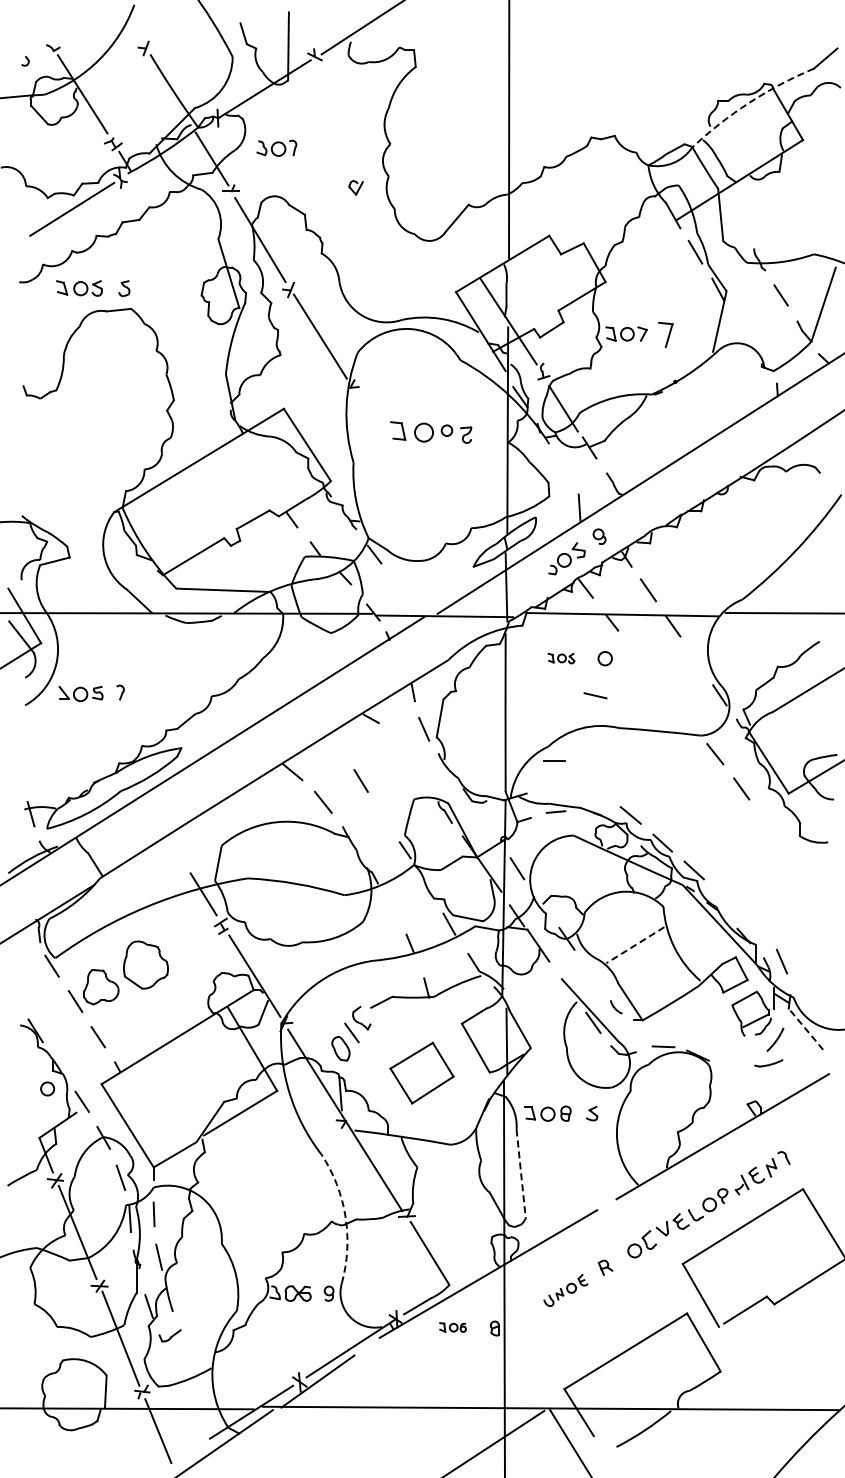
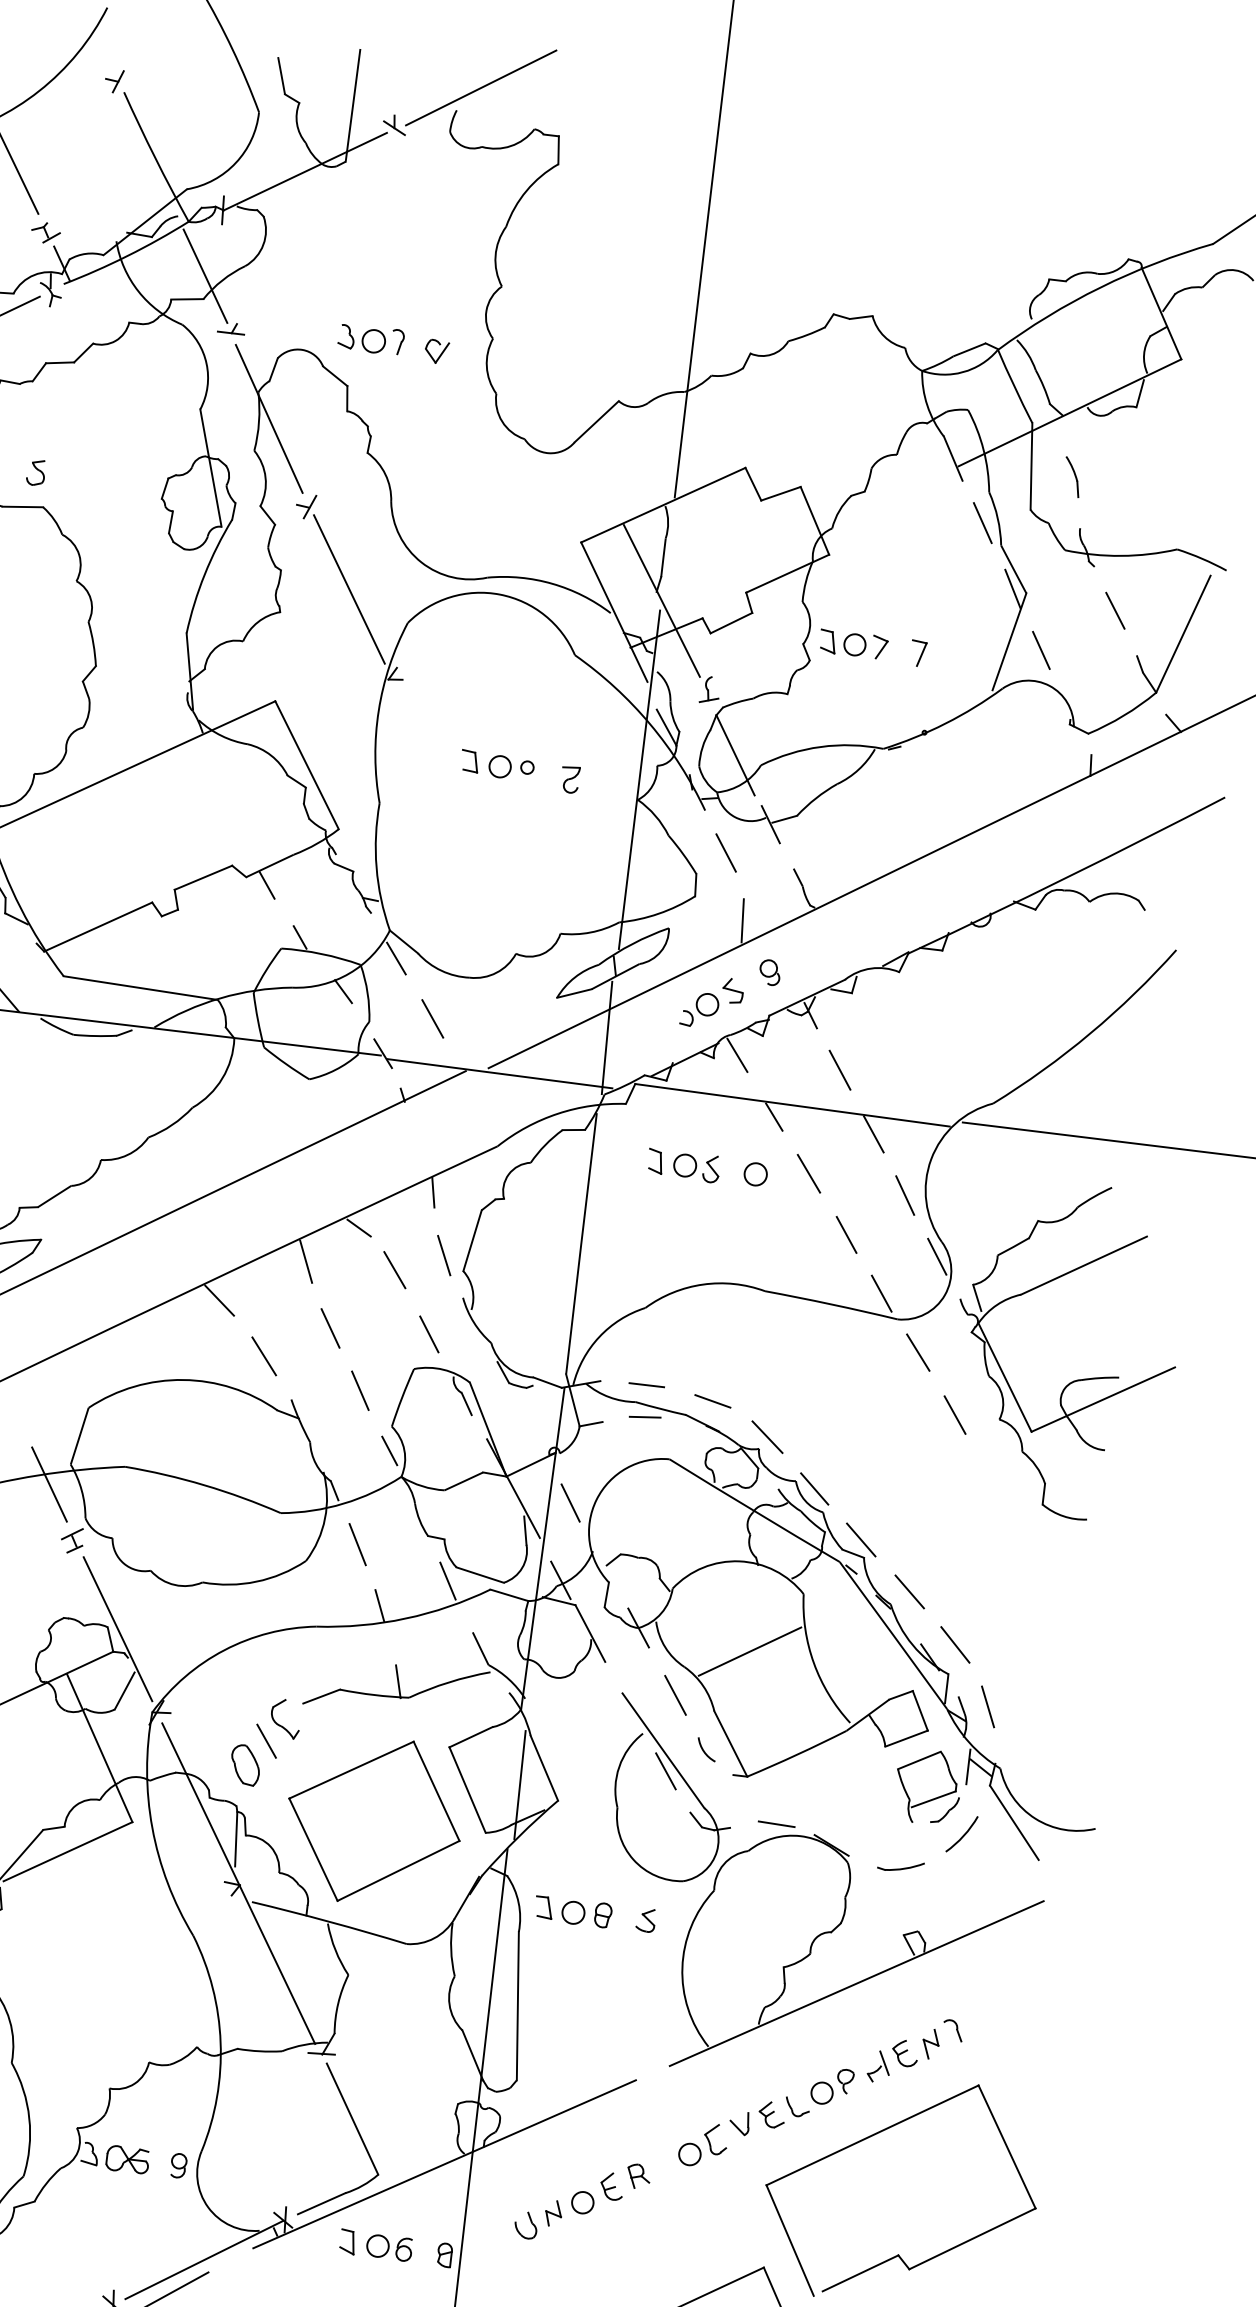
arc: (749, 102) -> (1100, 287), dashed -> solid
part: (276, 147) -> (370, 338), moved
part: (745, 218) -> (1071, 477), added
line: (739, 323) -> (1041, 648), added
part: (666, 334) -> (919, 652), size x0.62
part: (421, 431) -> (497, 765), size x0.71
line: (564, 467) -> (725, 851), added
line: (400, 587) -> (432, 1017), added
line: (637, 654) -> (809, 1173), added
part: (561, 658) -> (683, 1165), size x1.67
line: (696, 660) -> (905, 1194), added
line: (663, 688) -> (845, 1234), added
line: (595, 695) -> (712, 1400), moved
line: (689, 721) -> (882, 1294), added
line: (395, 741) -> (394, 1270), added
line: (341, 742) -> (305, 1261), added
line: (554, 760) -> (646, 1384), moved
line: (420, 777) -> (428, 1334), added
line: (383, 816) -> (360, 1391), added
line: (726, 897) -> (909, 1590), added
line: (392, 908) -> (357, 1544), added
line: (757, 926) -> (954, 1644), added
line: (635, 945) -> (750, 1652), dashed -> solid
line: (593, 976) -> (675, 1694), added
line: (805, 1029) -> (1013, 1823), dashed -> solid
part: (768, 1063) -> (900, 1866), moved
part: (421, 1072) -> (373, 1819), size x1.67
line: (521, 1174) -> (518, 2006), dashed -> solid
arc: (345, 1216) -> (220, 2041), dashed -> solid
part: (565, 1290) -> (568, 2206), size x1.43
part: (452, 1327) -> (375, 2245), size x1.67

